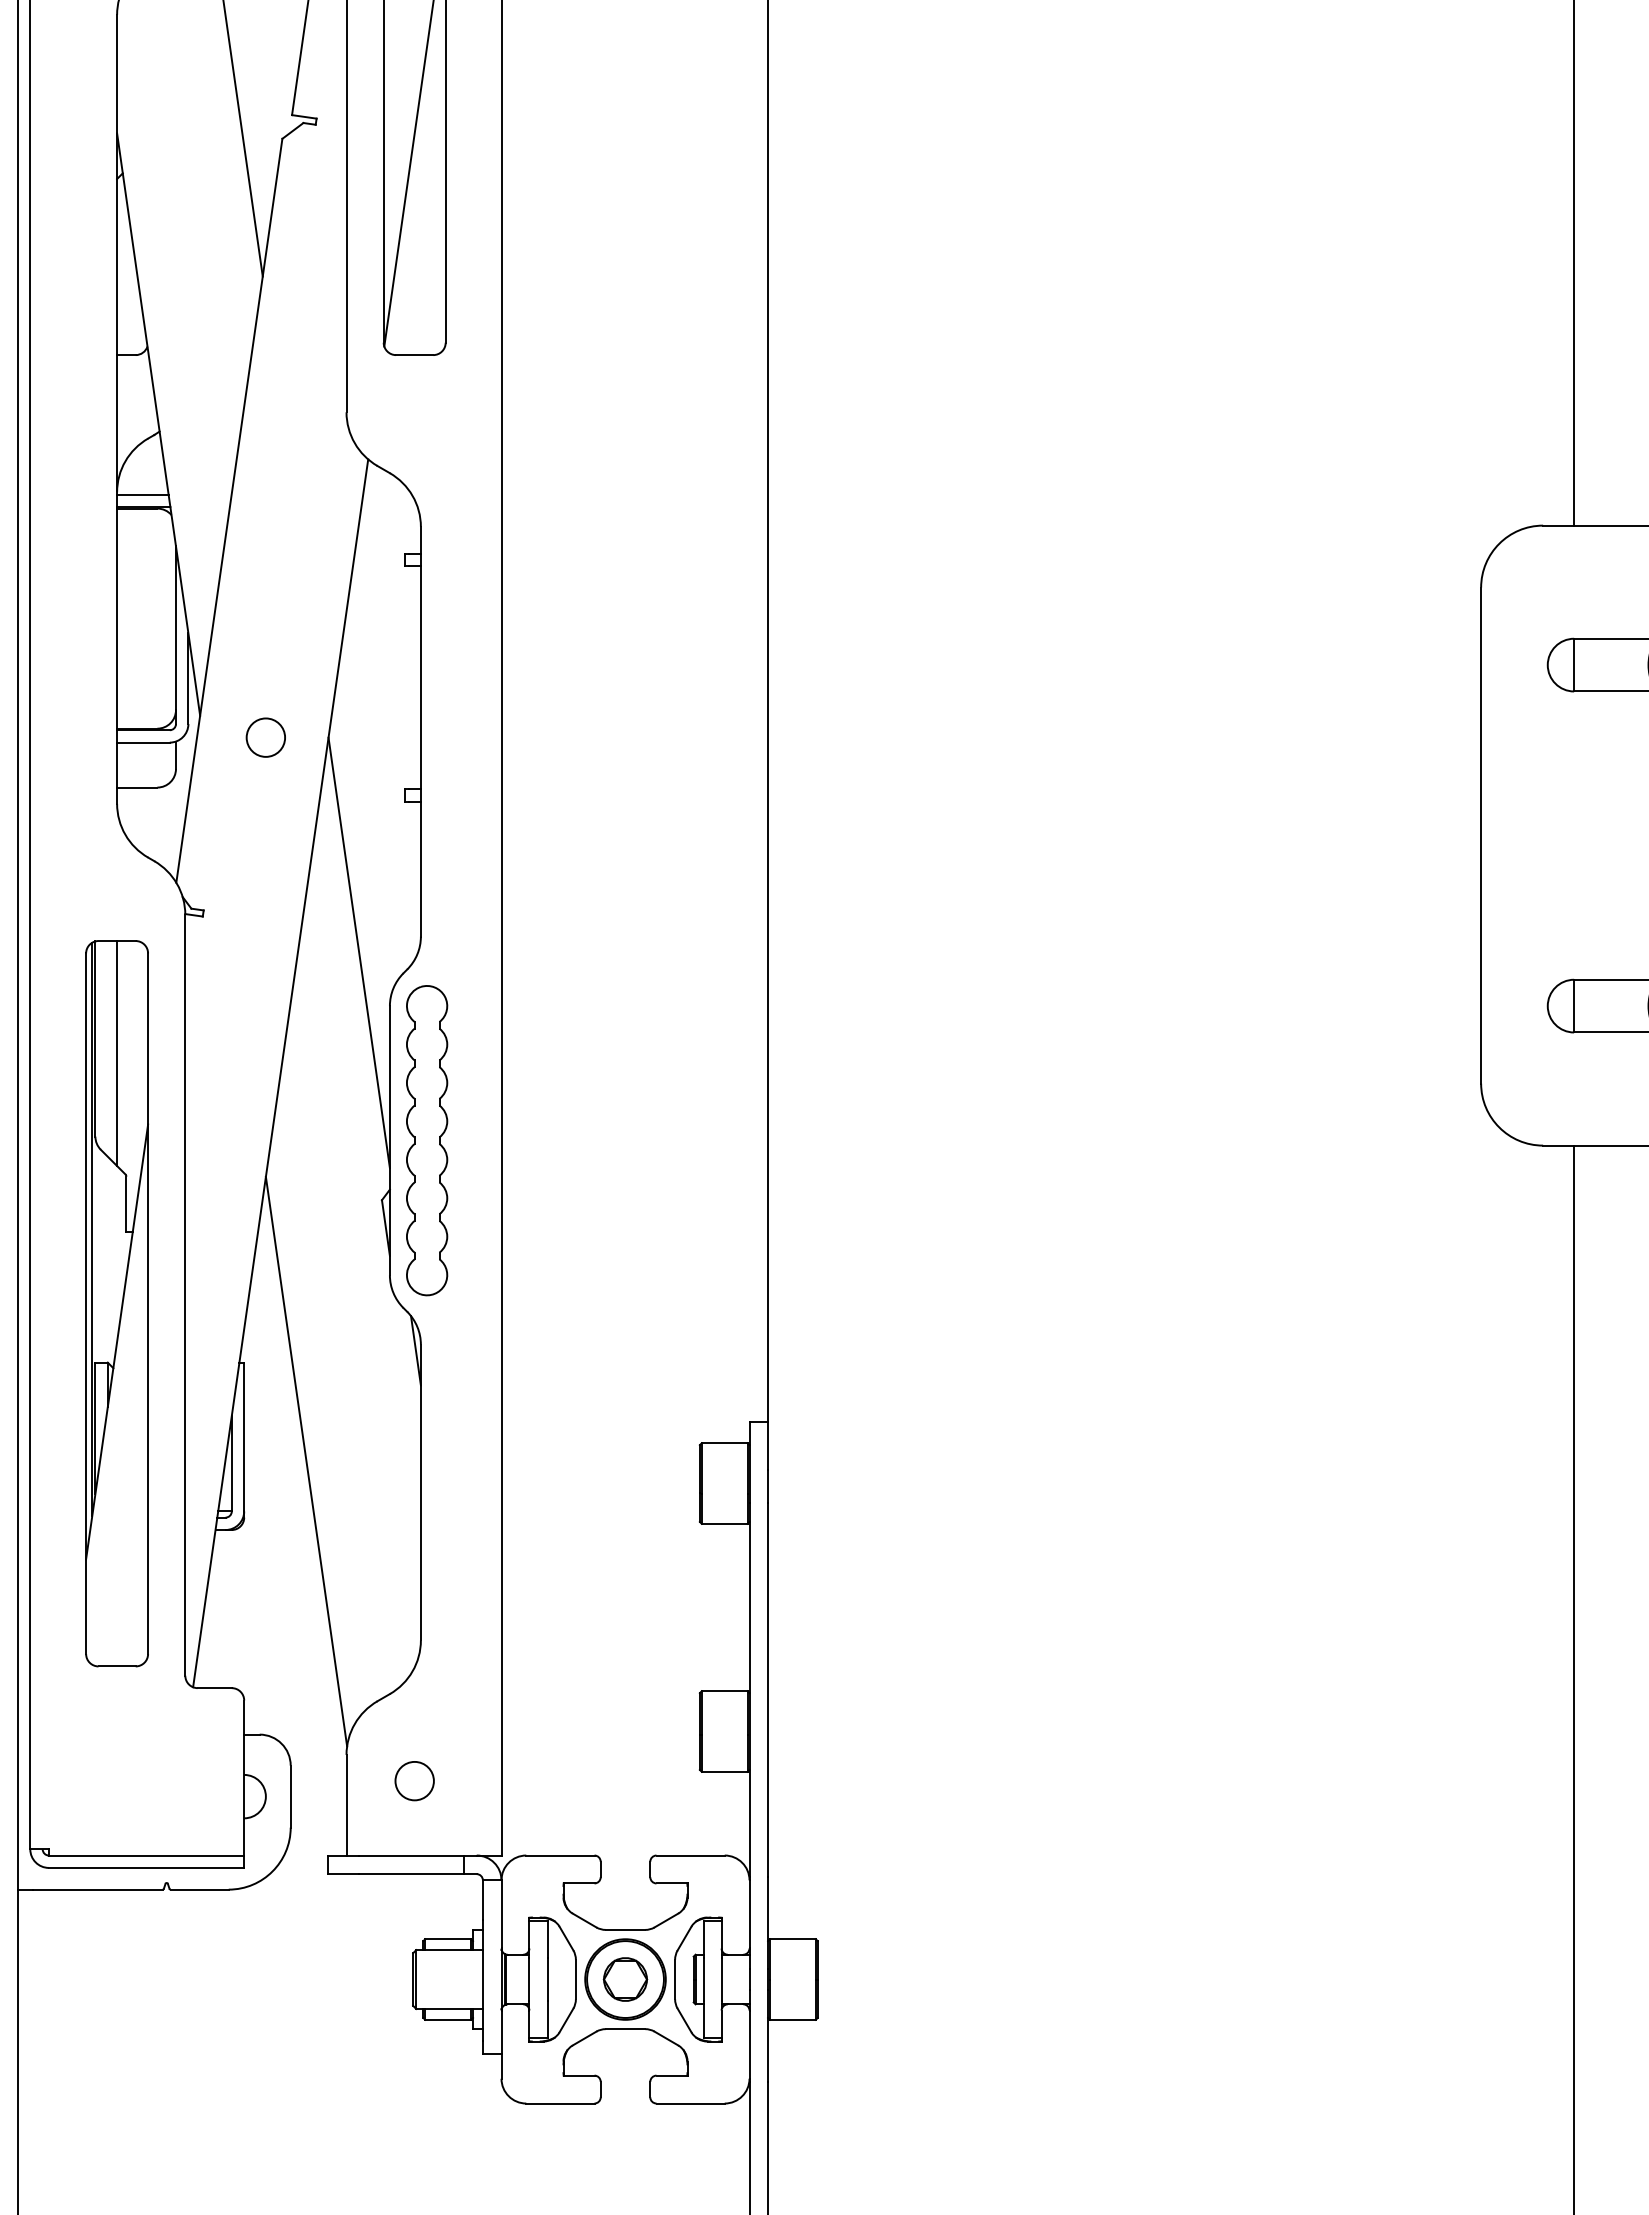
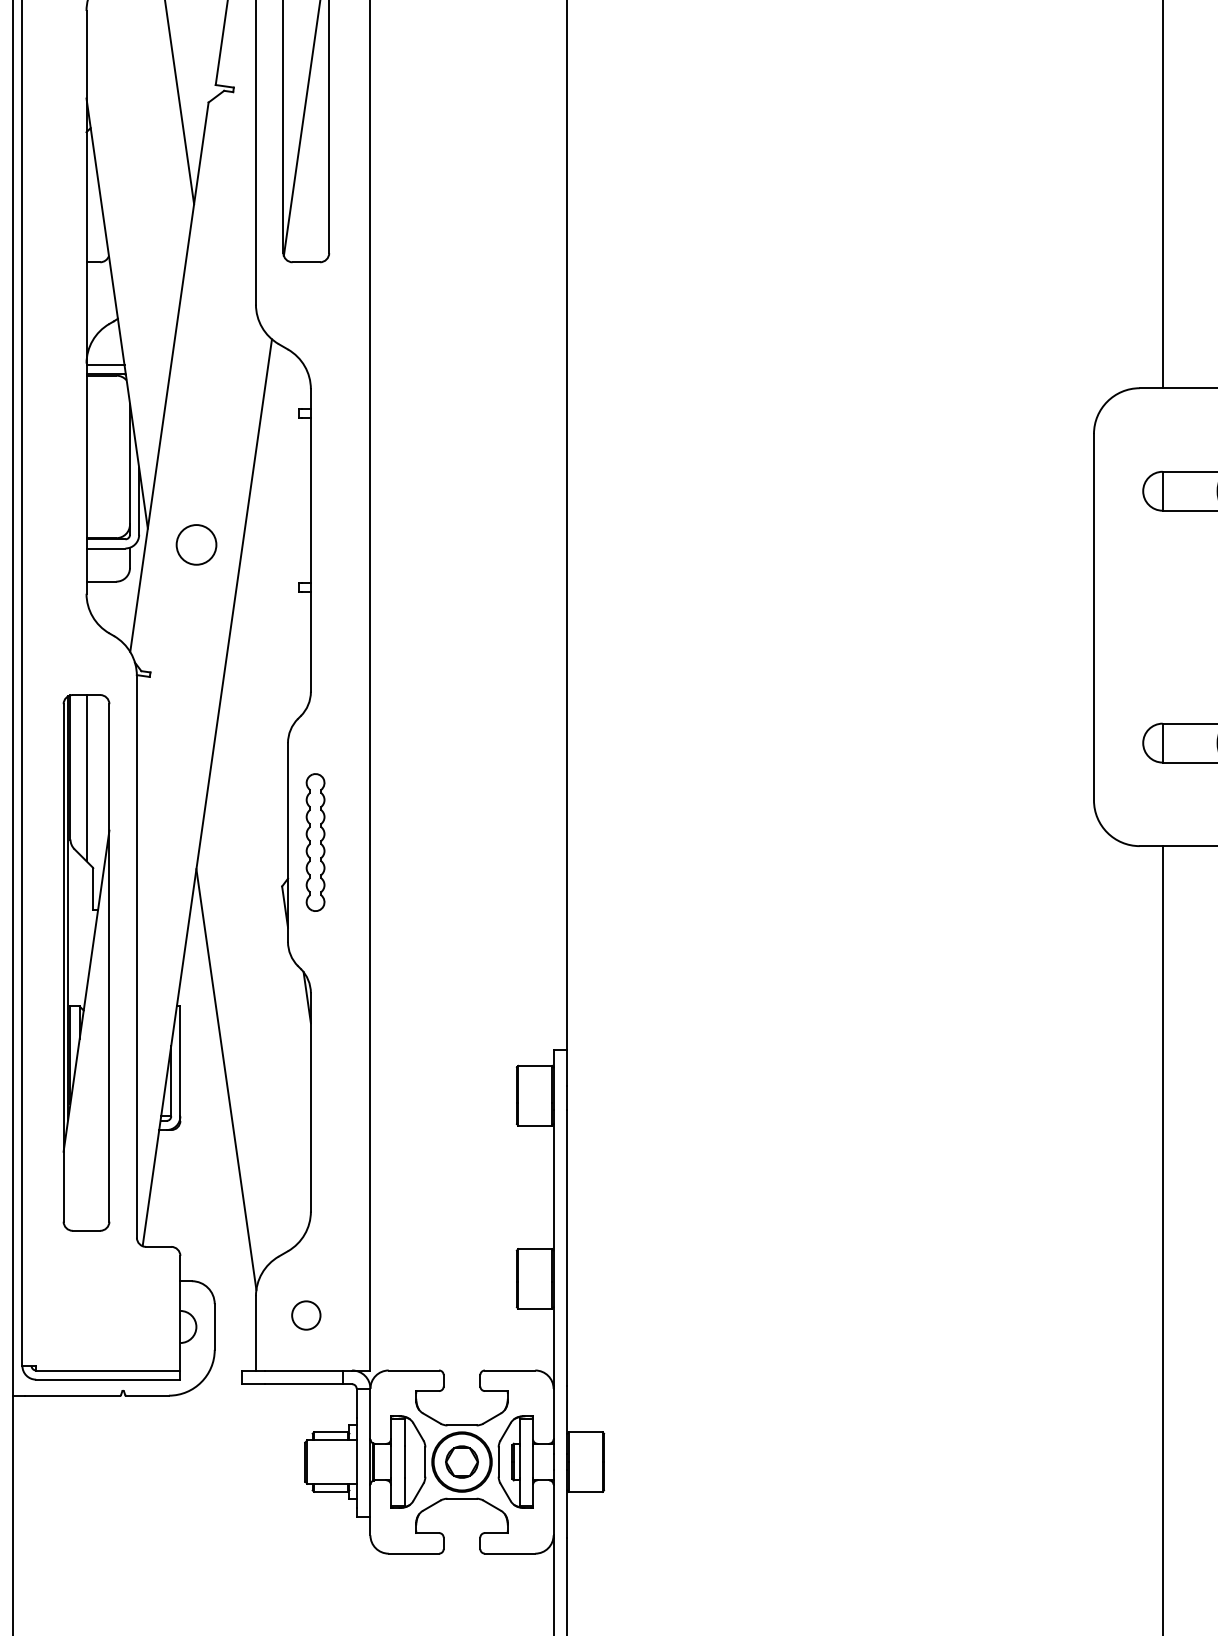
circle: (265, 737) -> (196, 544), size x1.4
line: (358, 952) -> (264, 703), removed
part: (427, 1140) -> (315, 842), size x0.6

